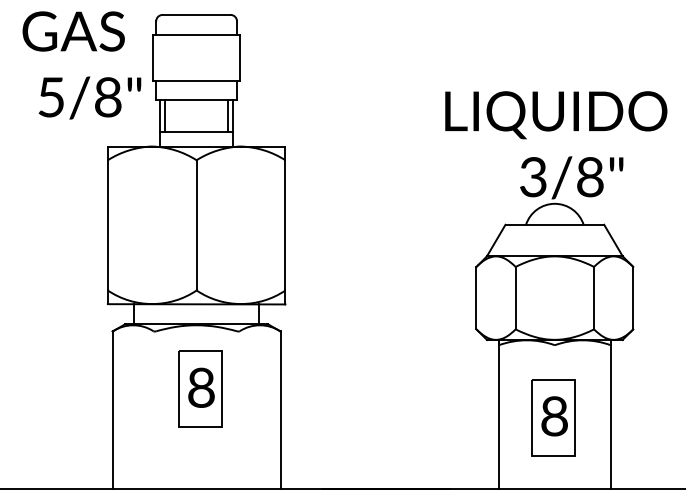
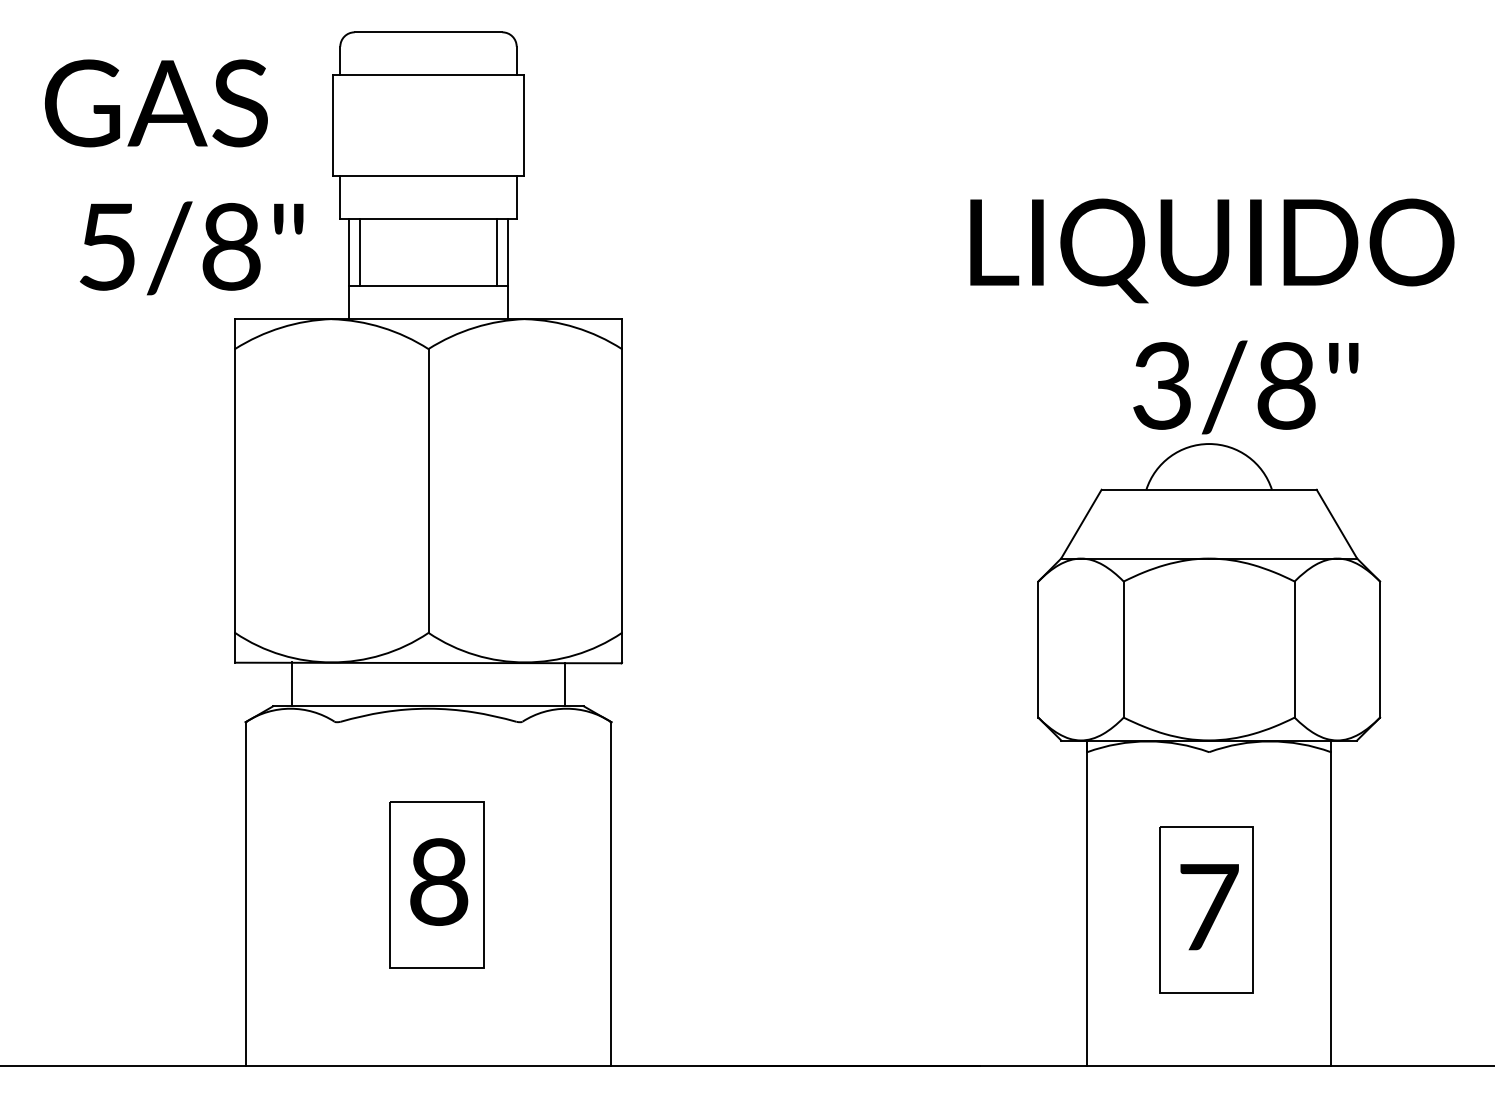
text: (81, 65) -> (173, 177), moved
part: (200, 388) -> (436, 883), moved
text: (554, 416) -> (1208, 907), 8 -> 7

